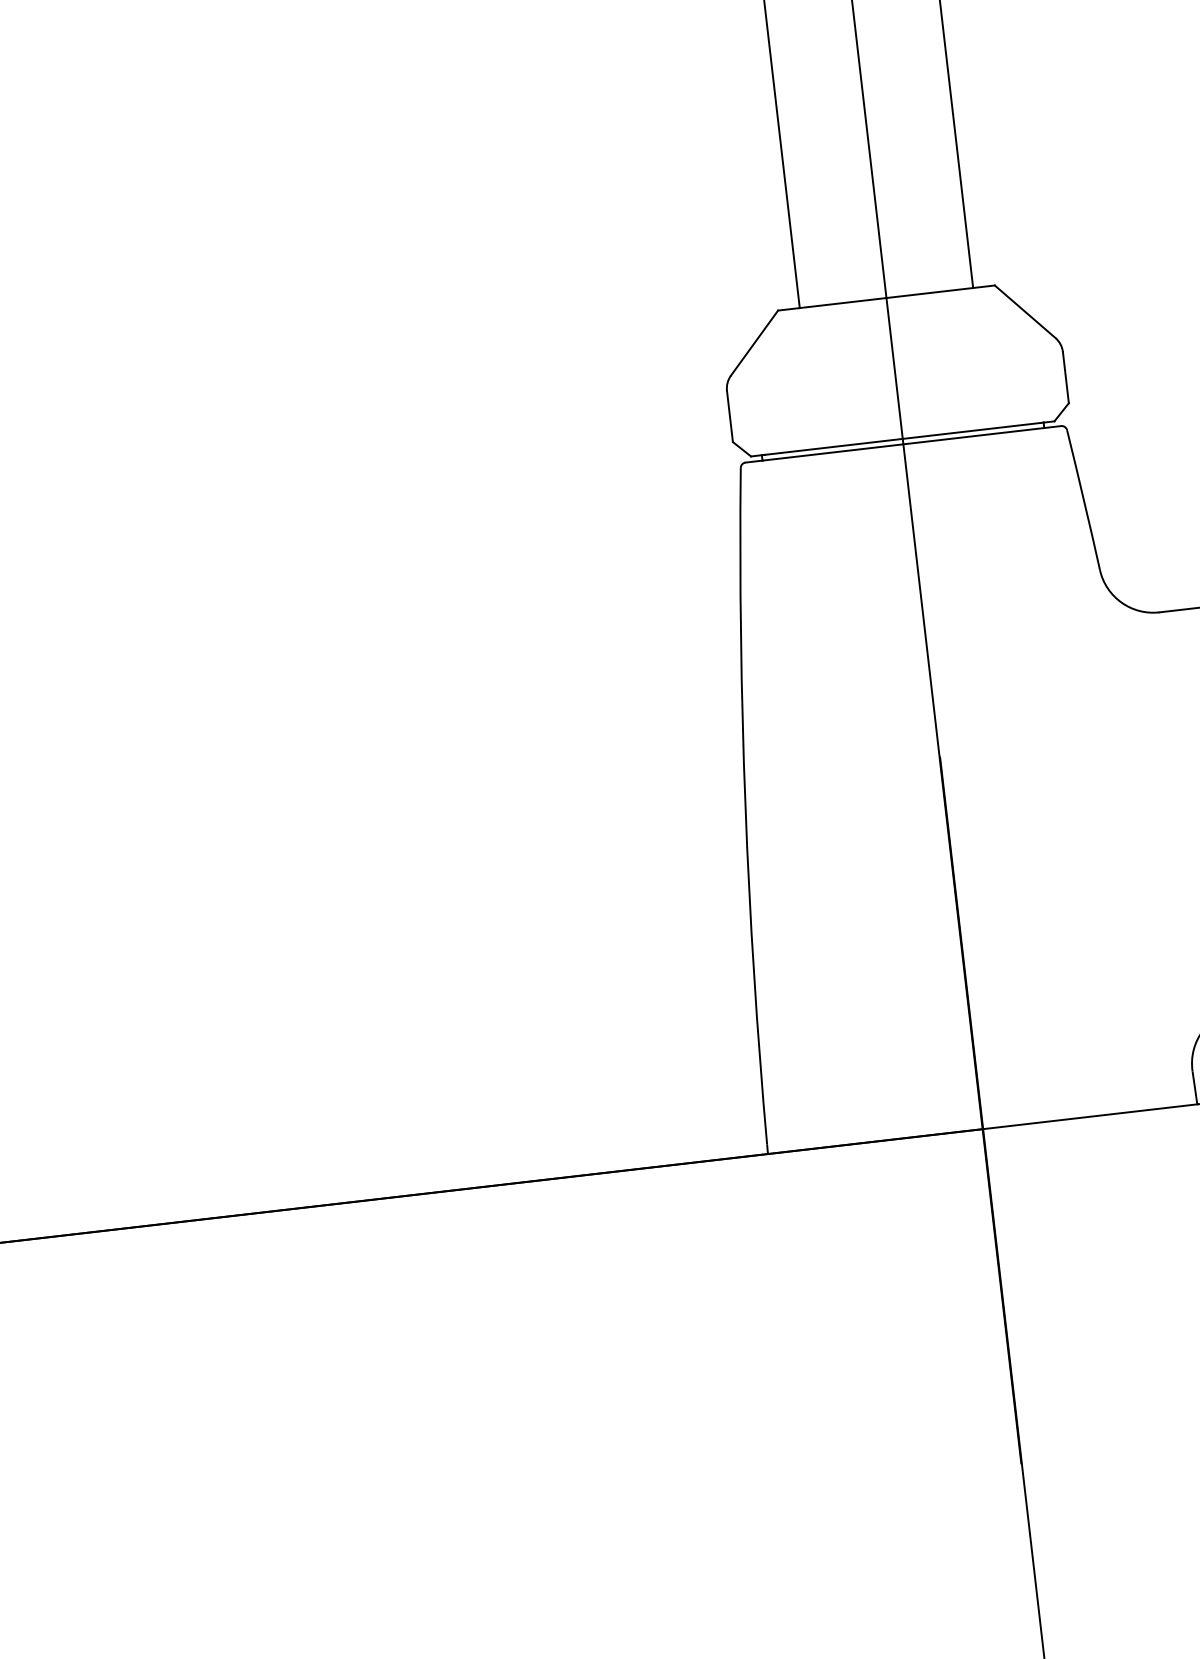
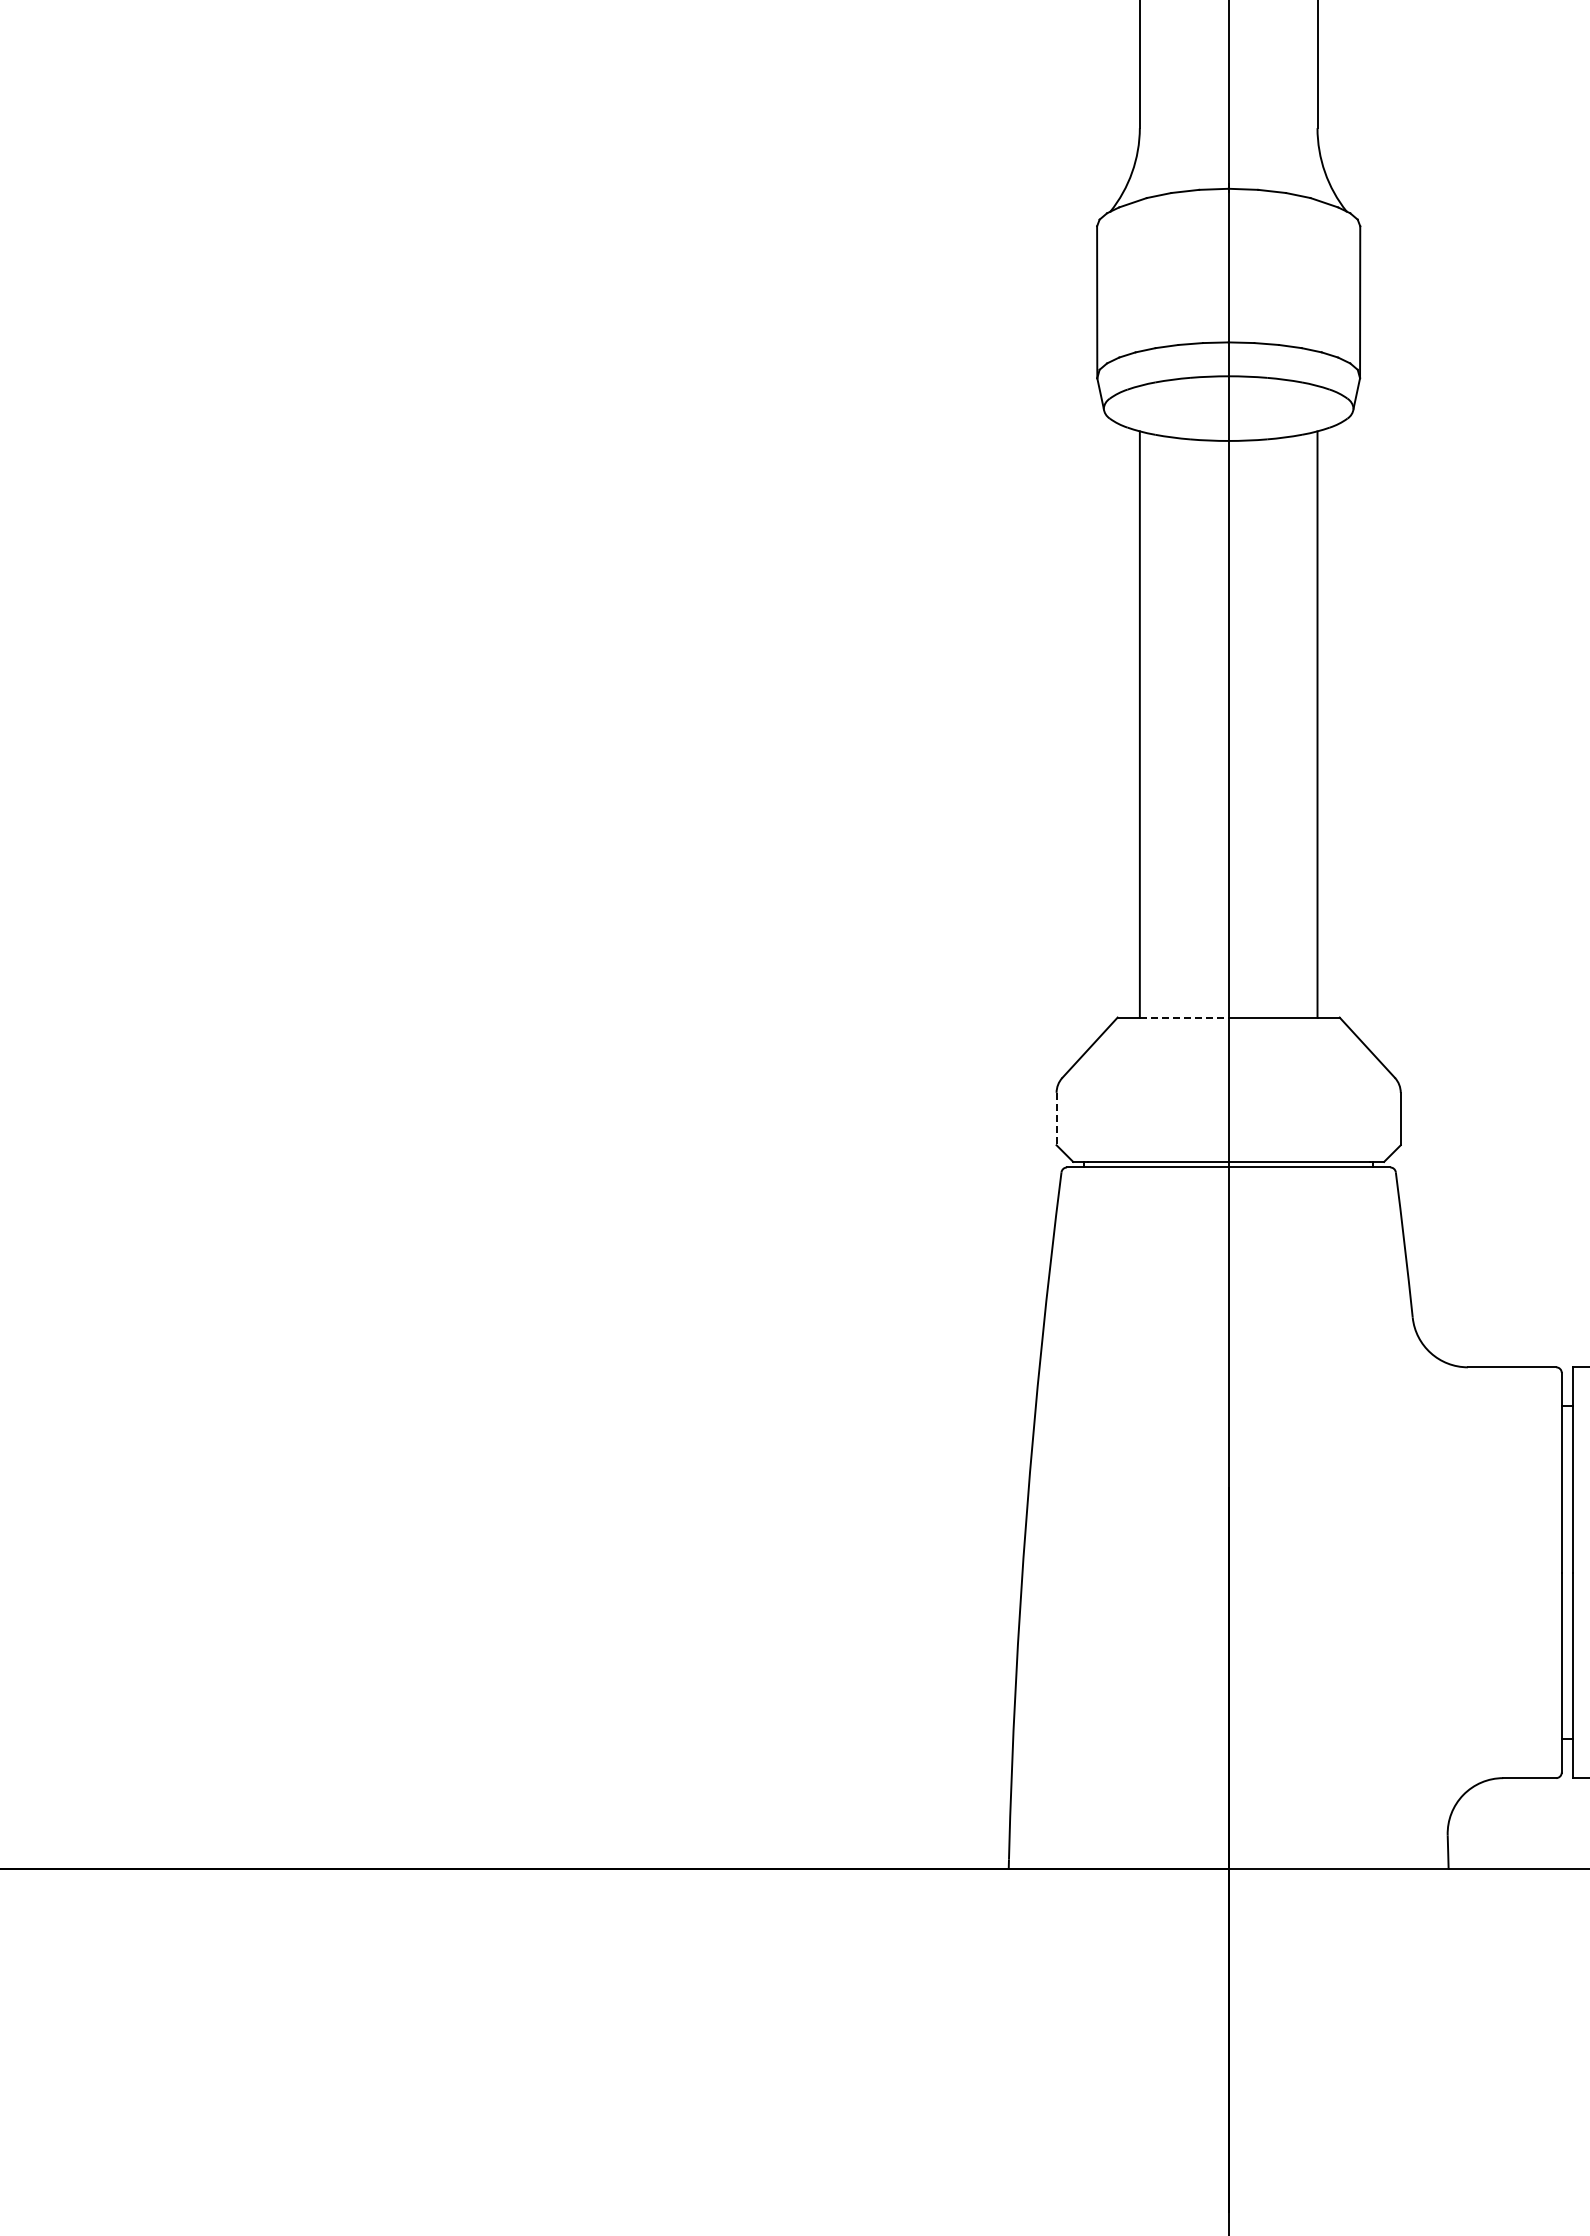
line: (843, 302) -> (1184, 1017), solid -> dashed
line: (729, 416) -> (1056, 1119), solid -> dashed

